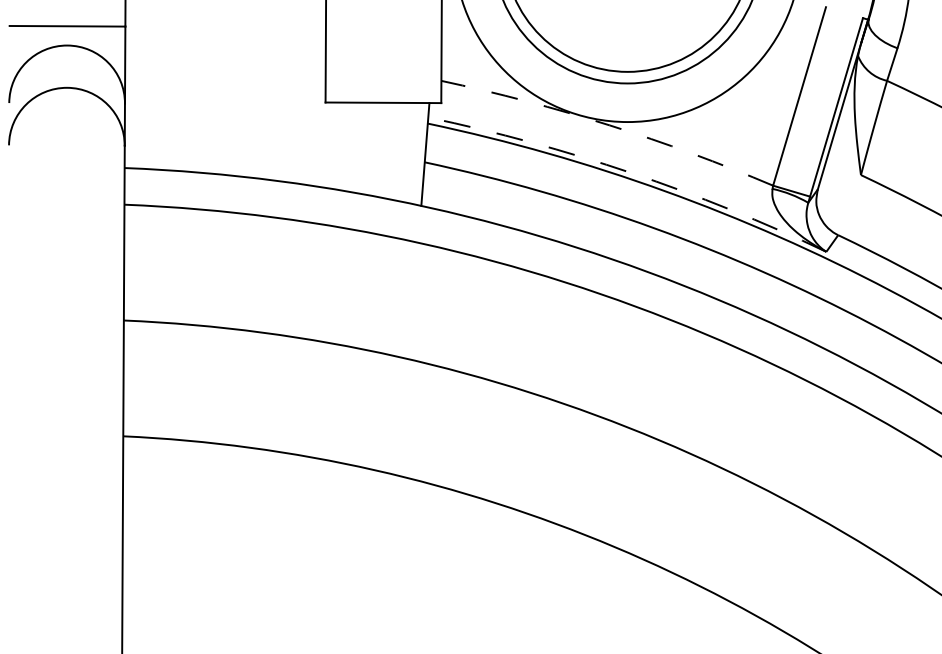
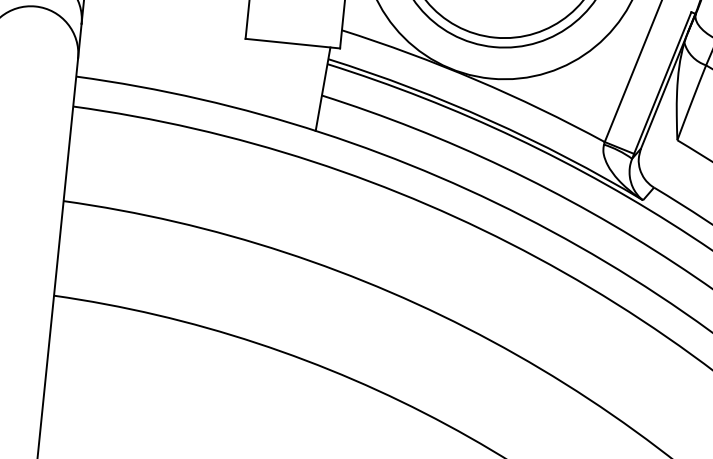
arc: (609, 125) -> (475, 79), dashed -> solid
arc: (631, 172) -> (490, 120), dashed -> solid

